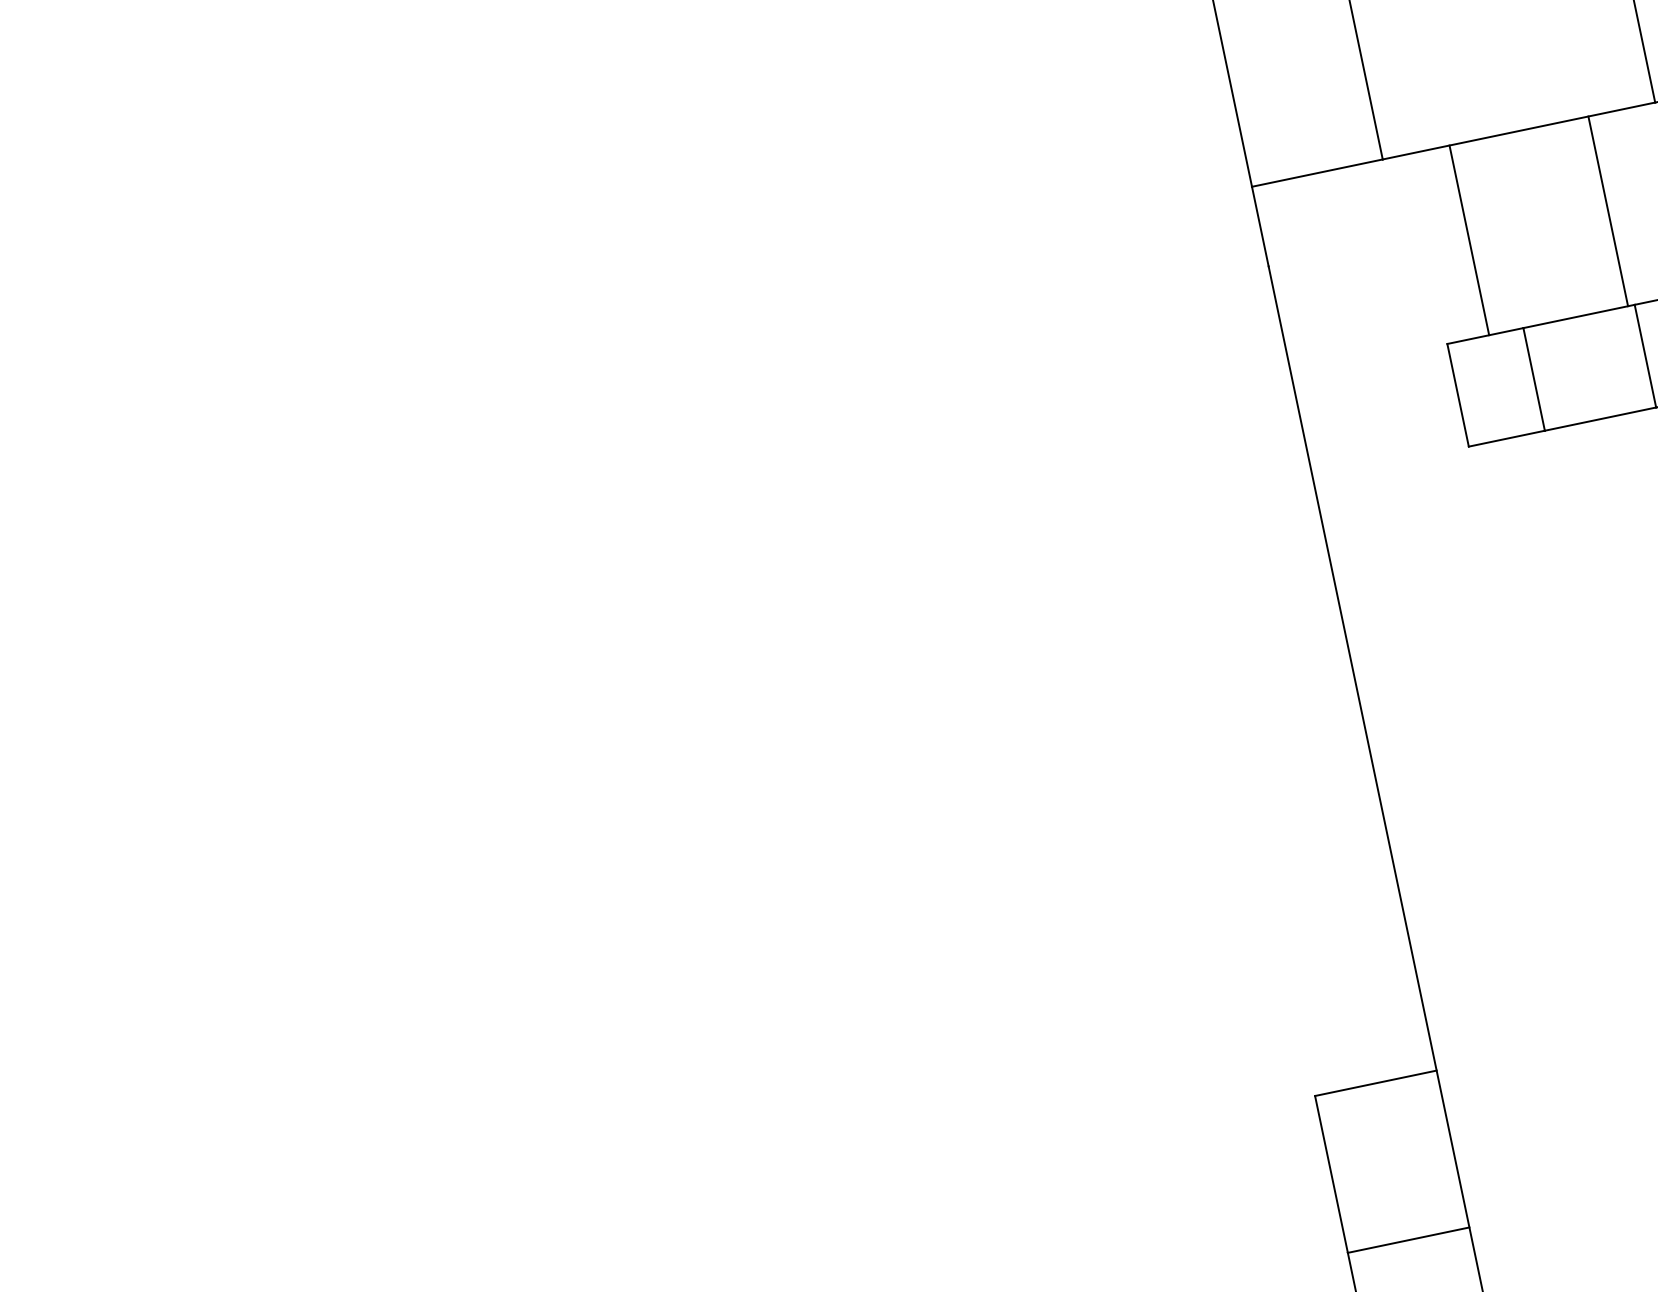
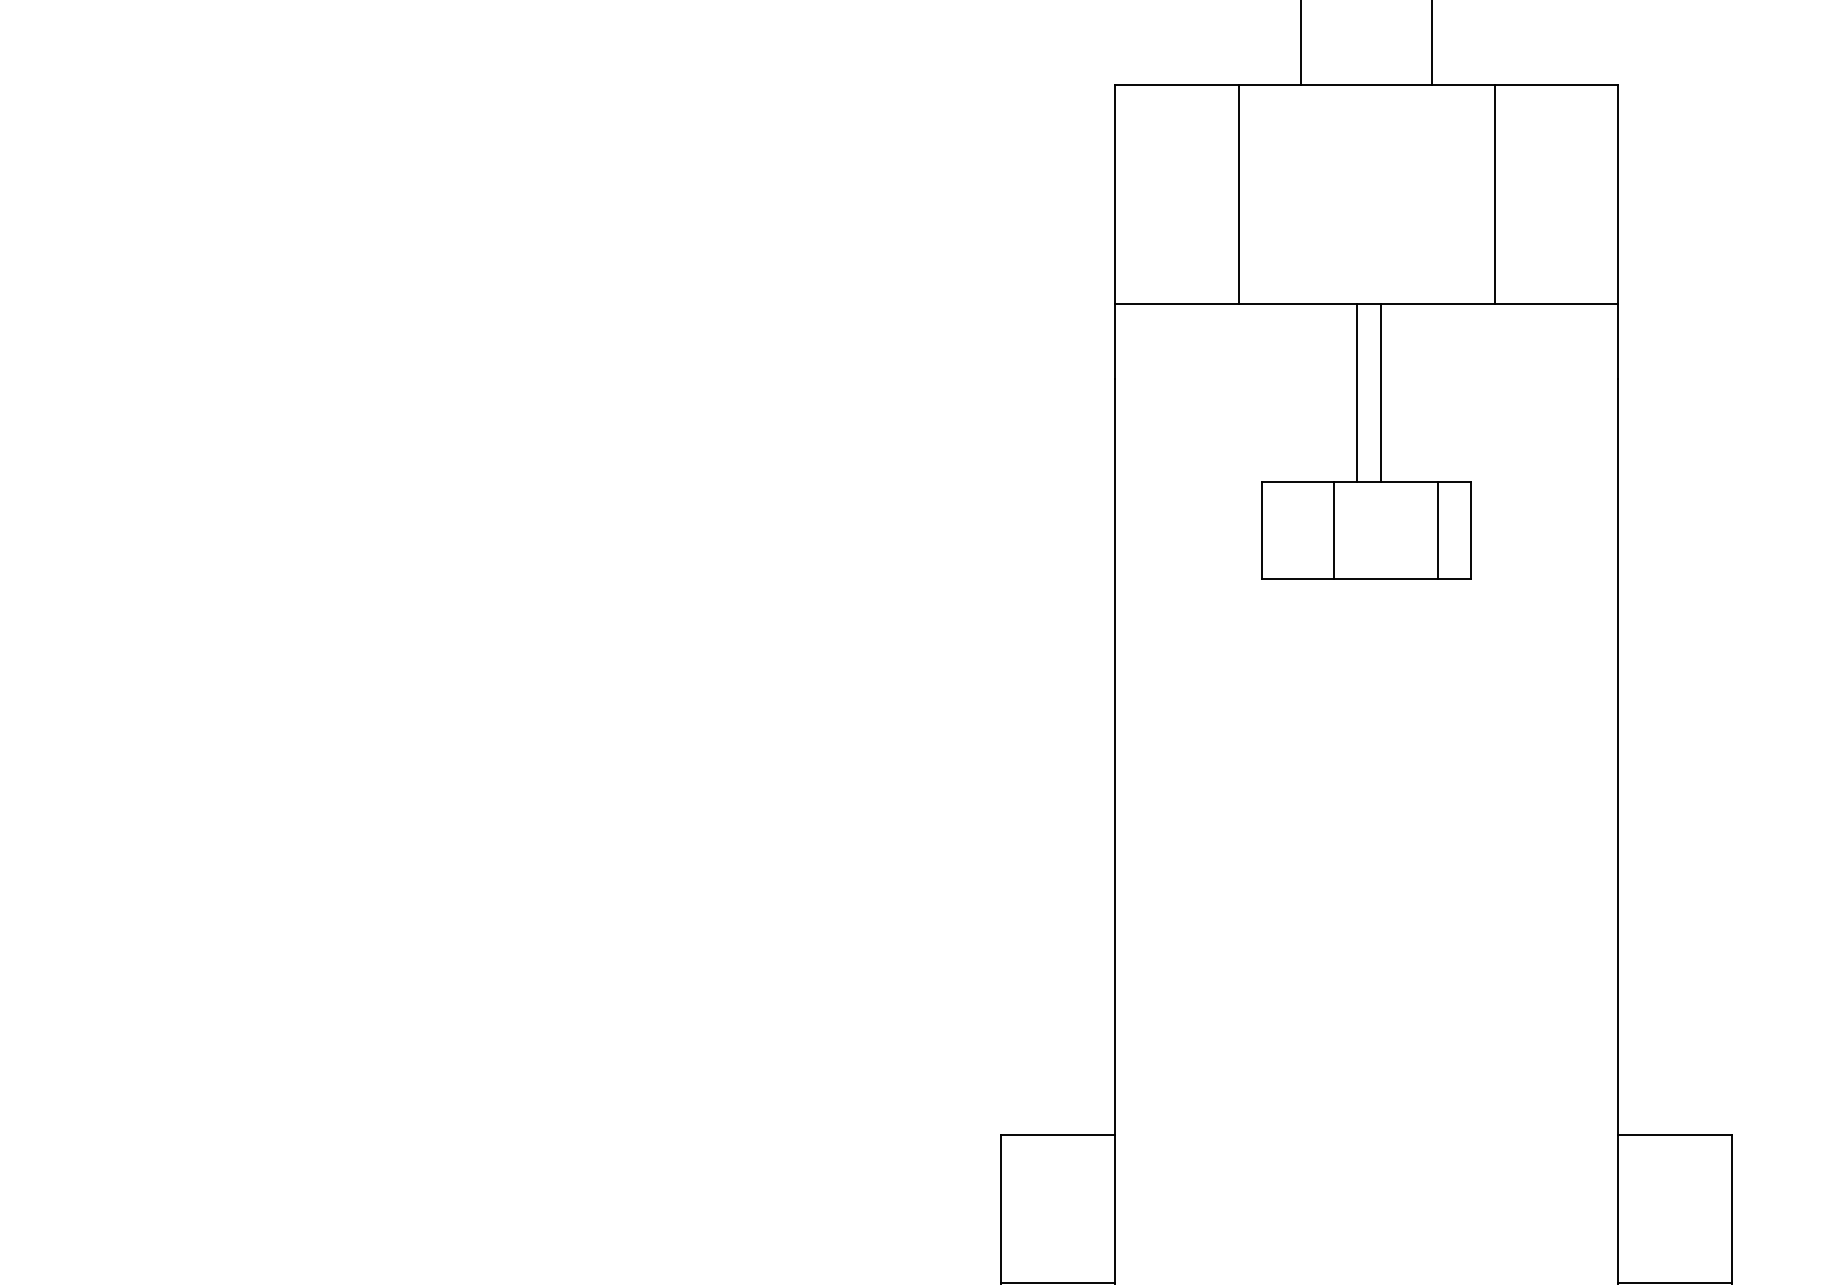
line: (1608, 210) -> (1381, 392), moved
line: (1469, 239) -> (1357, 392), moved

